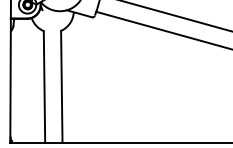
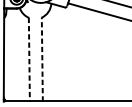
line: (61, 86) -> (42, 59), solid -> dashed
line: (44, 87) -> (29, 60), solid -> dashed

